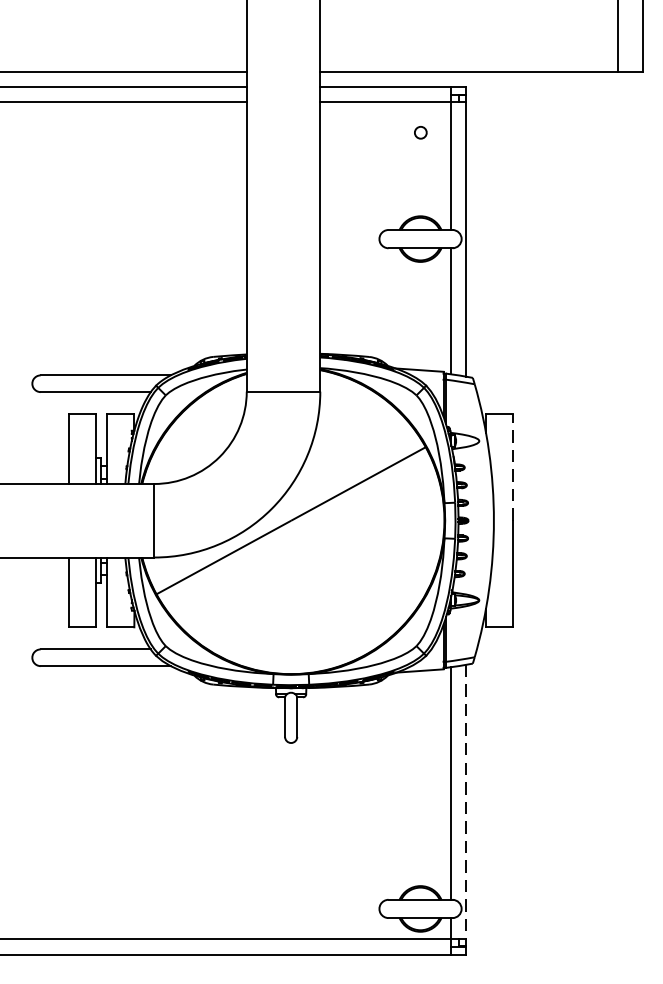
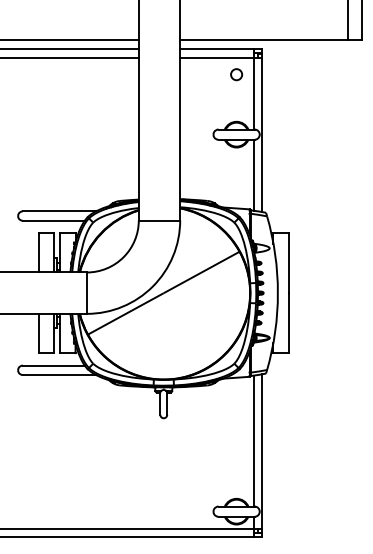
circle: (420, 132) -> (236, 74), size x1.67
line: (512, 468) -> (288, 263), dashed -> solid
line: (466, 803) -> (262, 452), dashed -> solid

